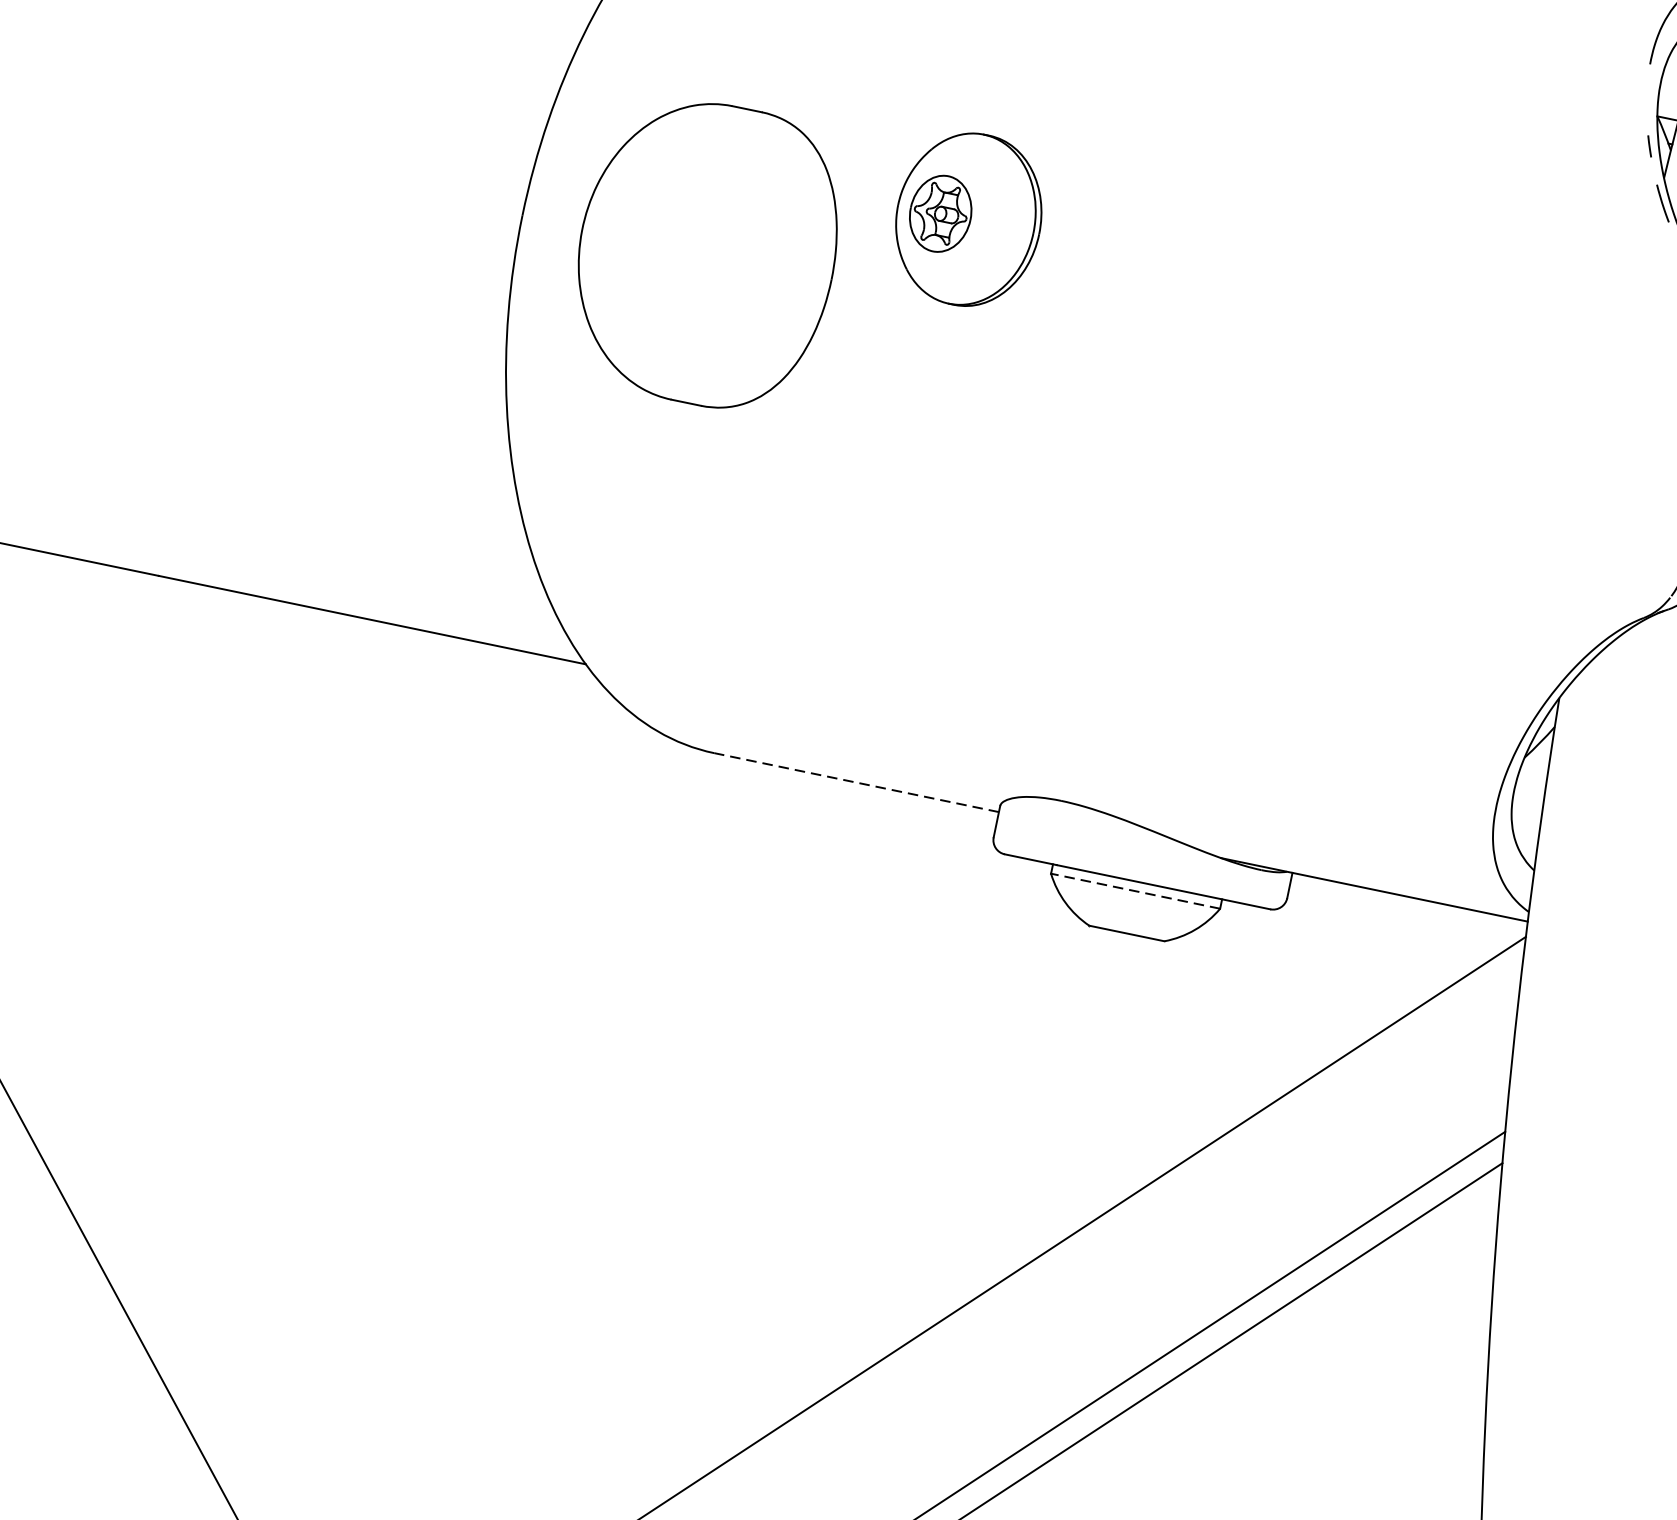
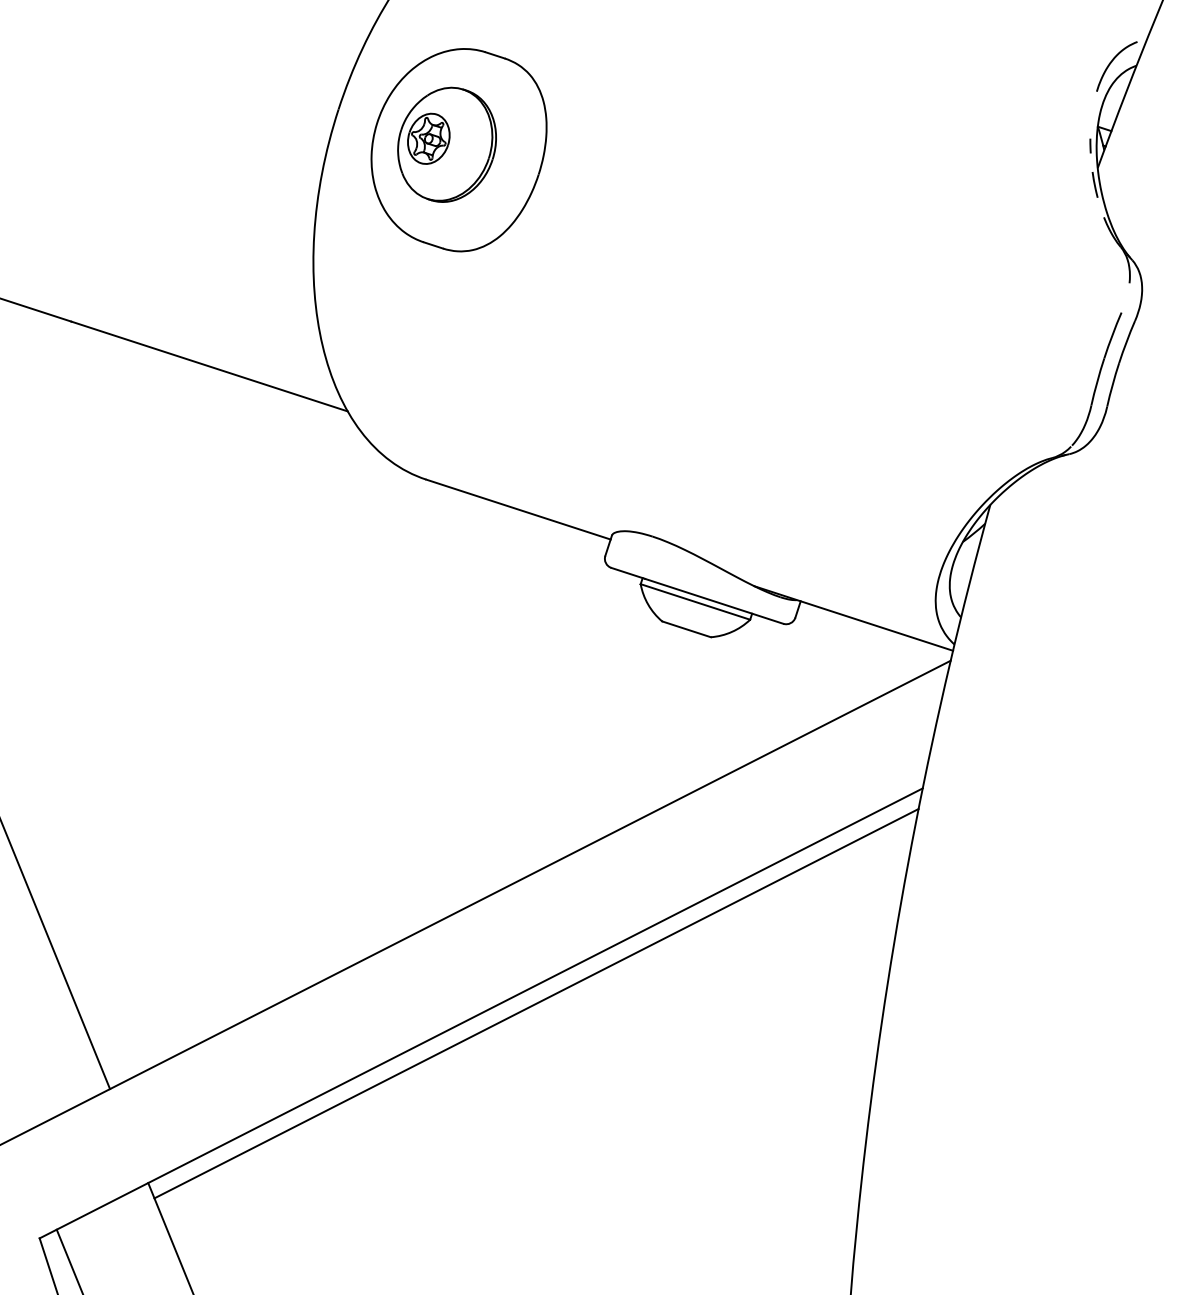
part: (967, 219) -> (446, 144), moved
line: (856, 782) -> (518, 509), dashed -> solid
line: (1135, 890) -> (695, 601), dashed -> solid

